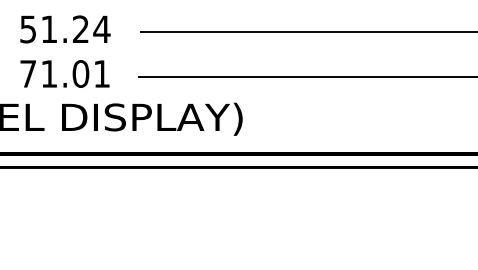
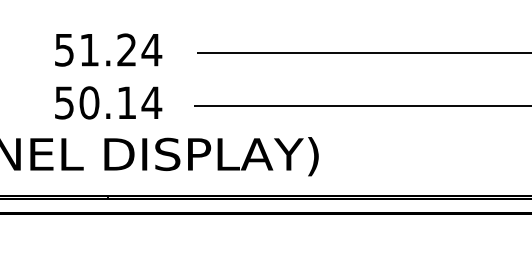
text: (65, 73) -> (108, 102), 71.01 -> 50.14

